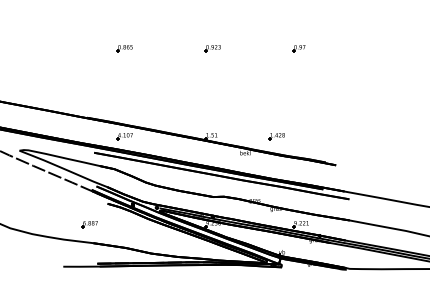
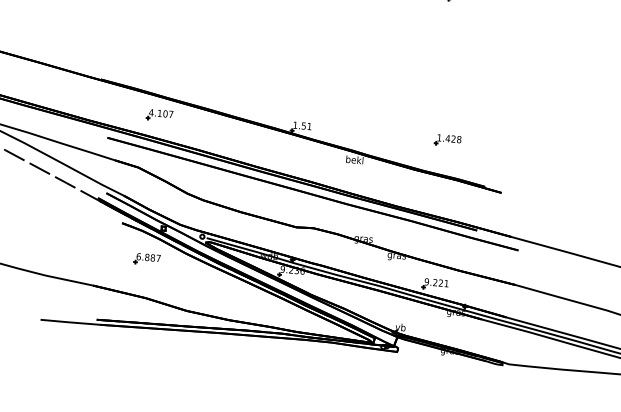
part: (276, 136) -> (447, 140), moved
part: (89, 224) -> (146, 259), moved

